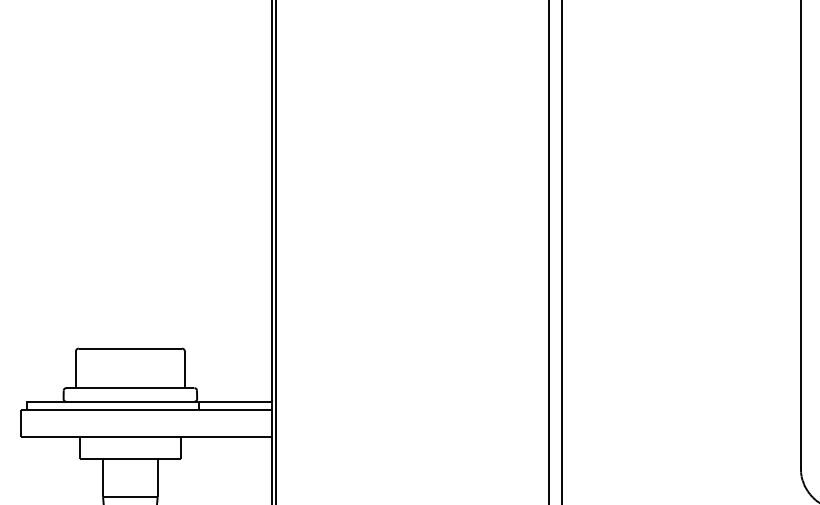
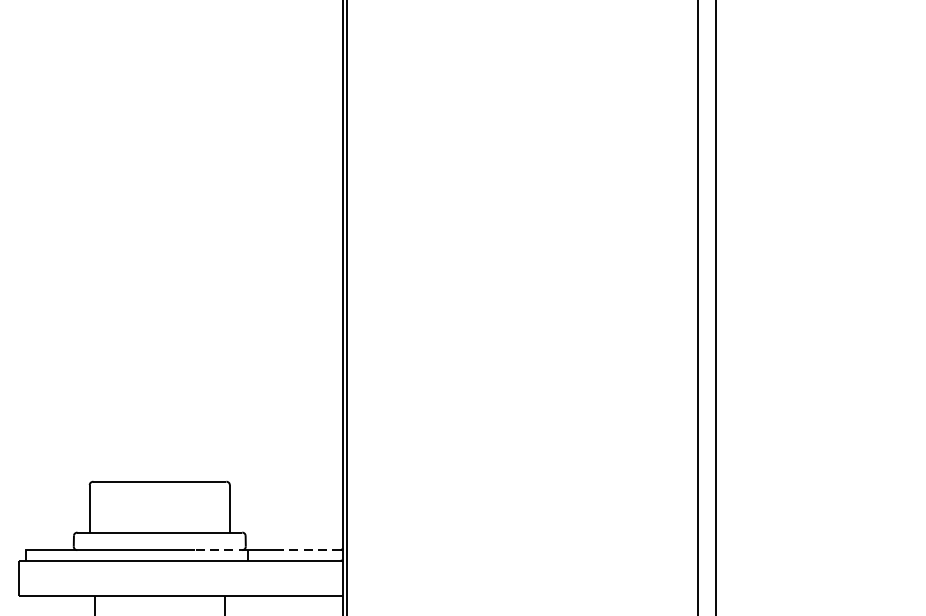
line: (177, 401) -> (220, 549), solid -> dashed
line: (247, 401) -> (310, 549), solid -> dashed

